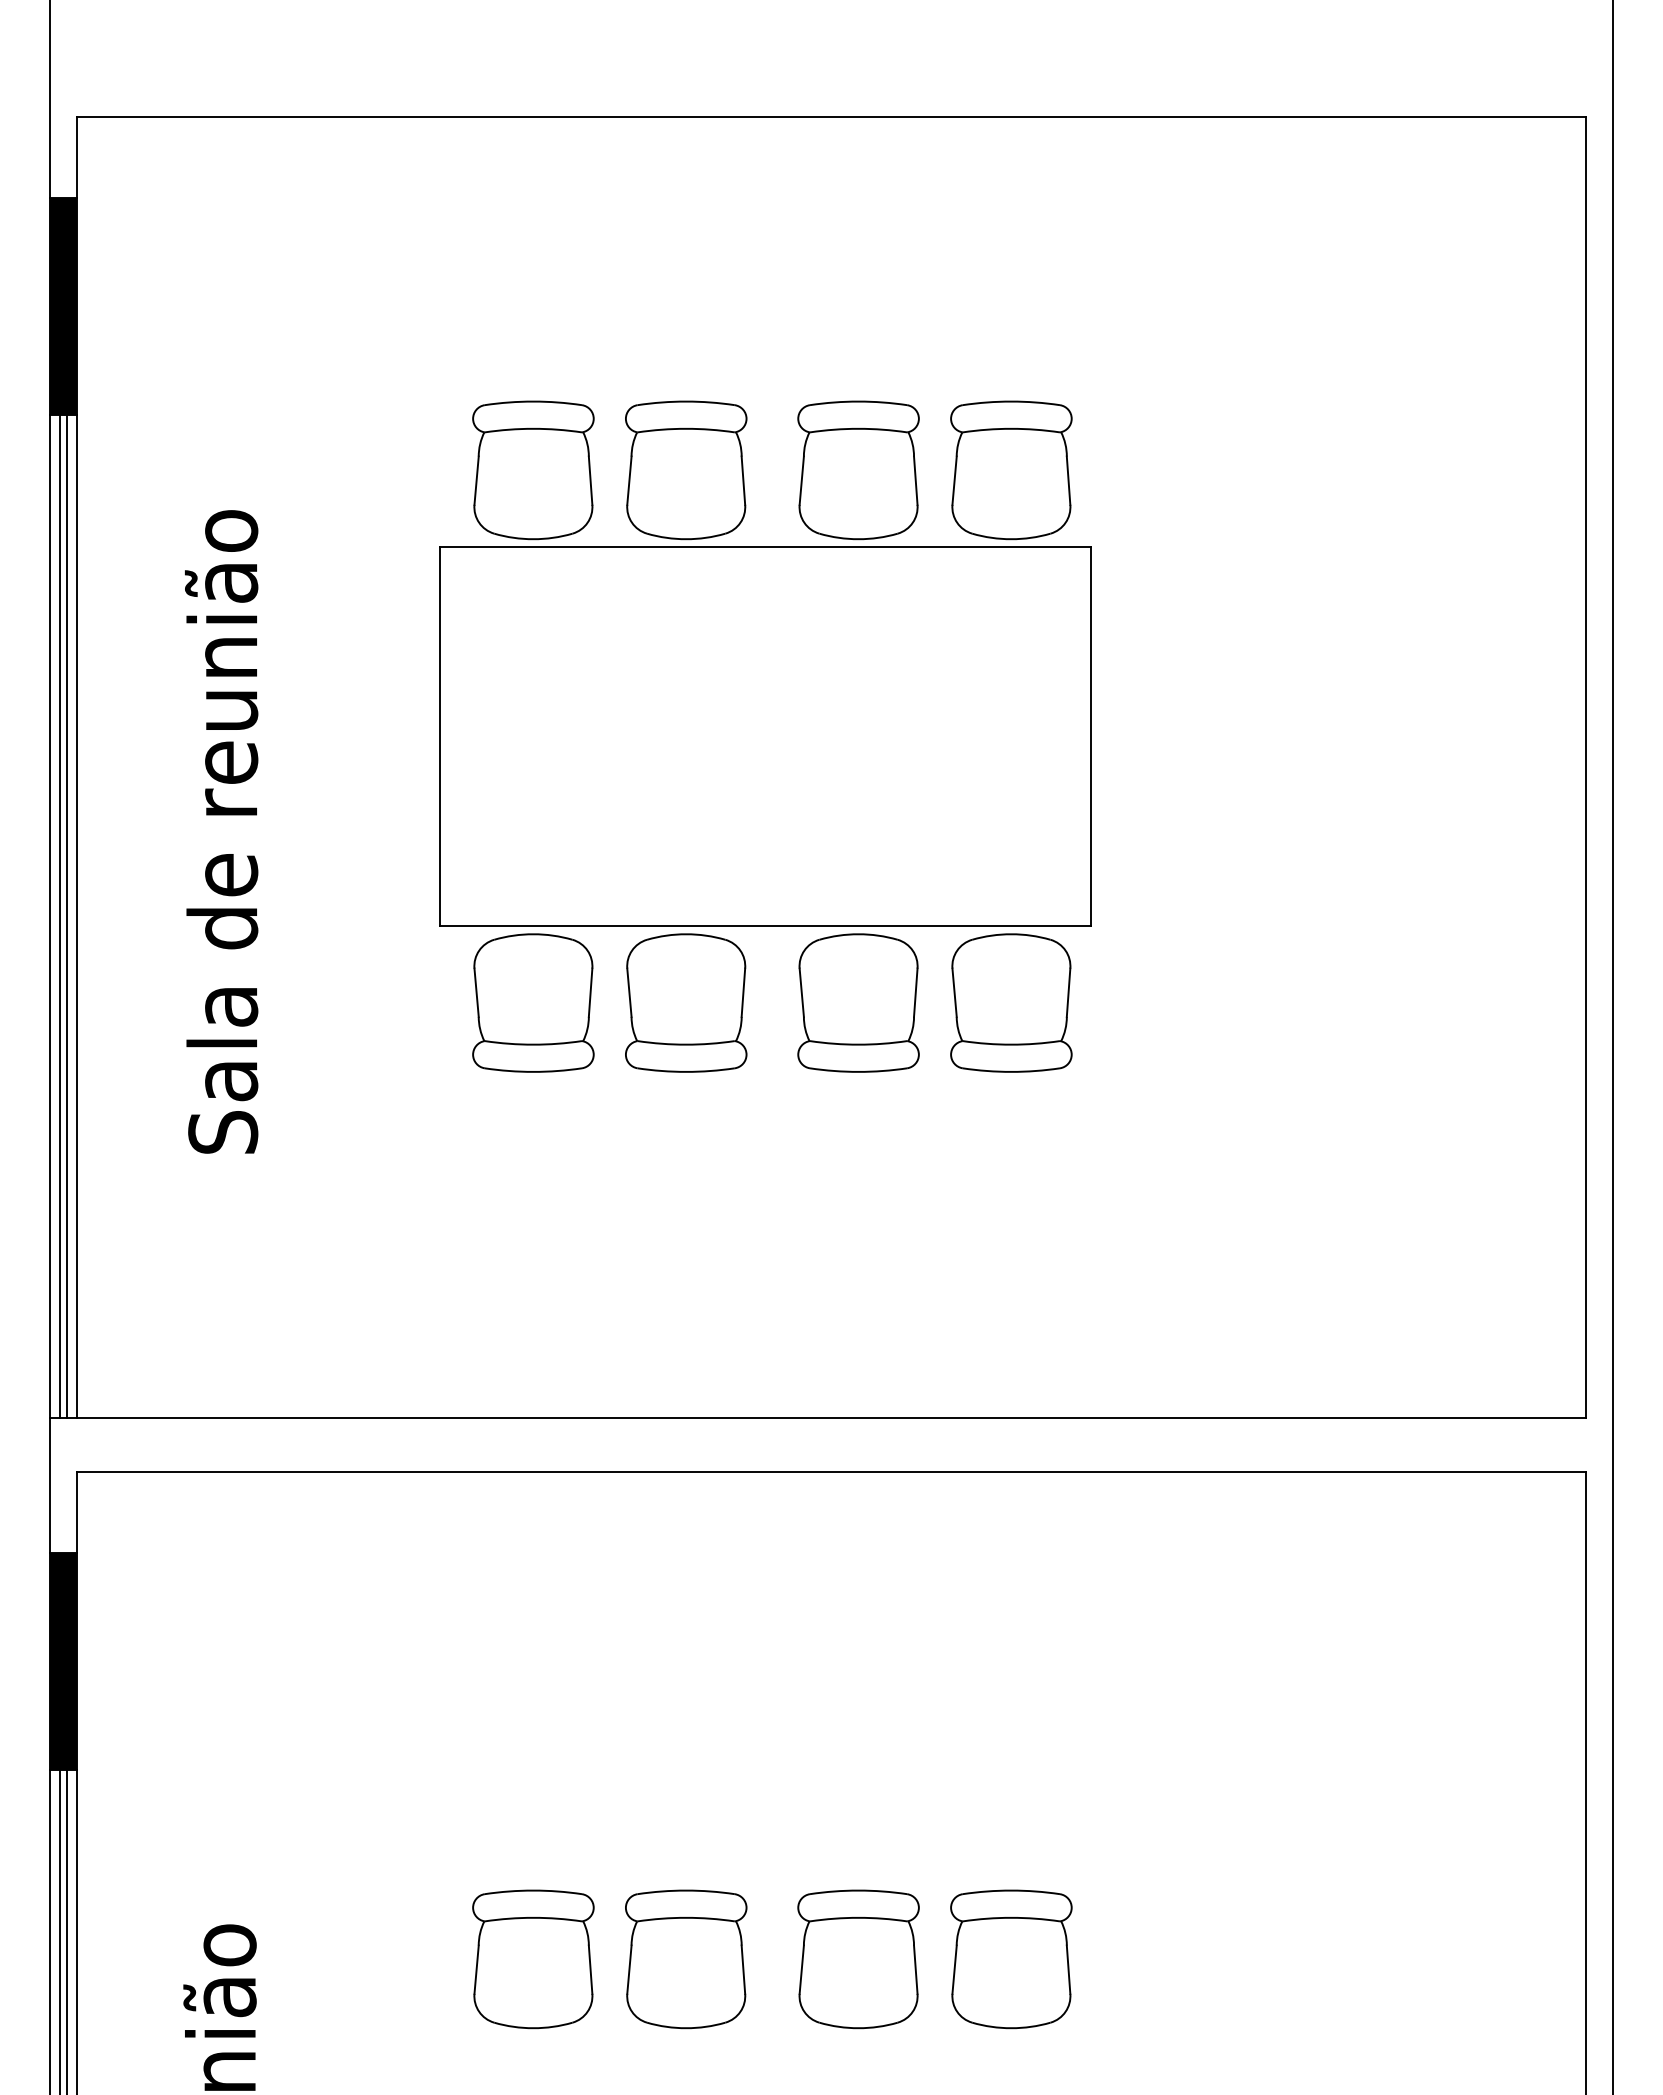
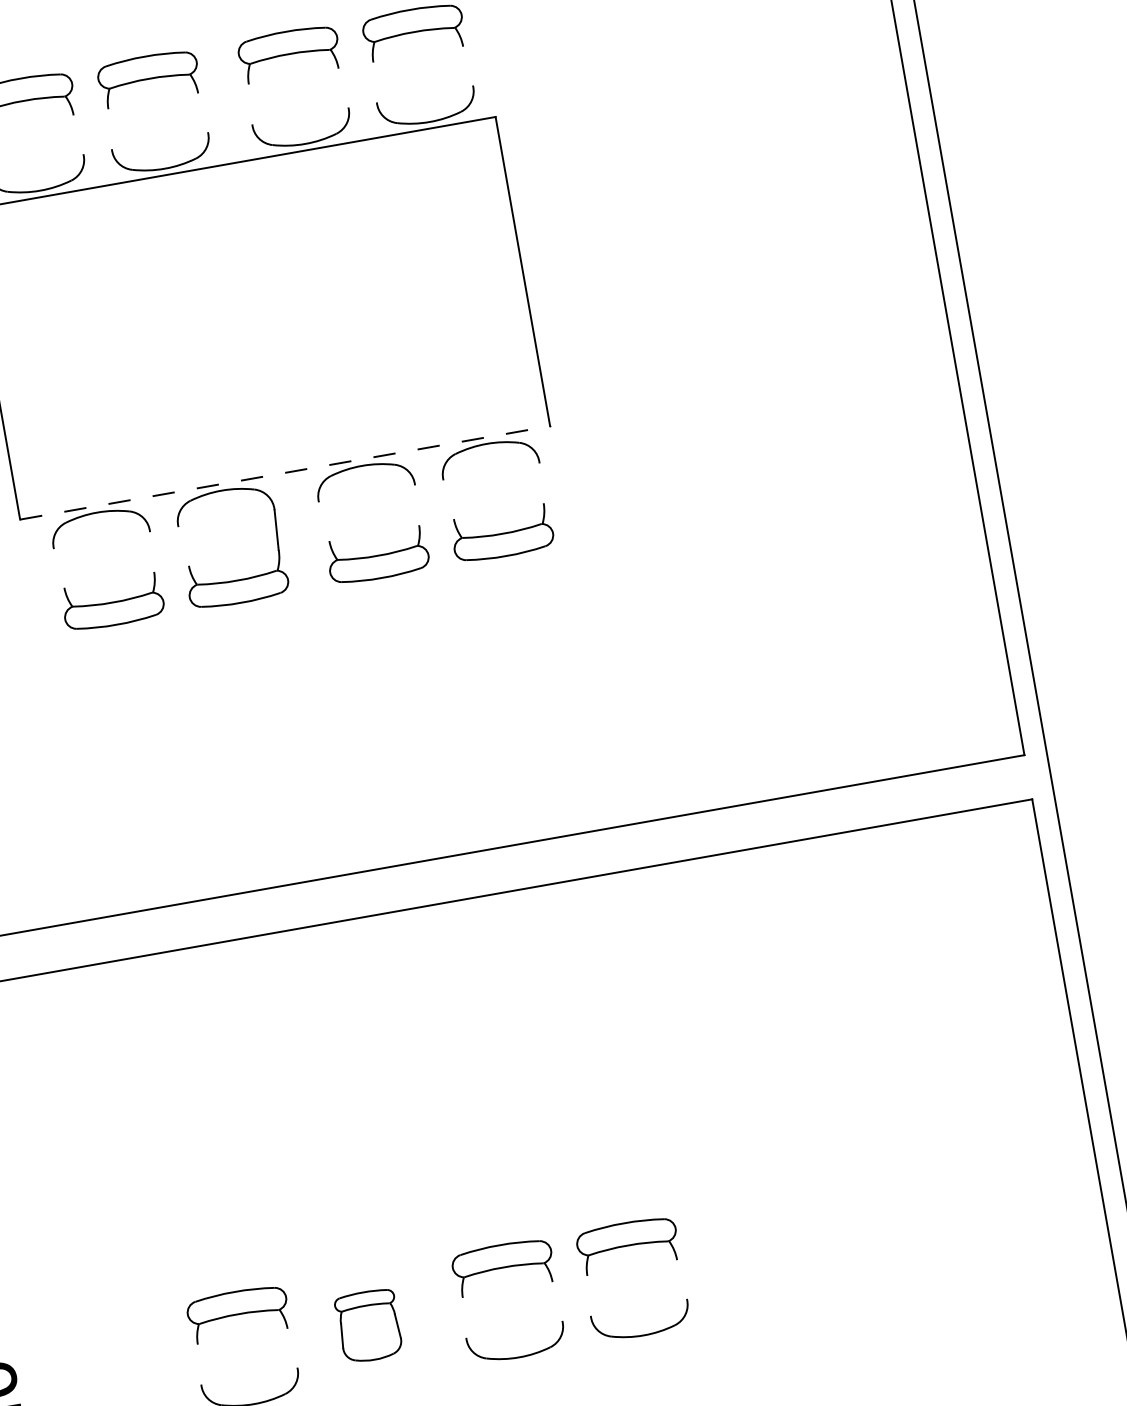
line: (590, 480) -> (78, 134), removed
line: (629, 480) -> (110, 129), removed
line: (743, 480) -> (203, 112), removed
line: (801, 480) -> (250, 104), removed
line: (915, 480) -> (343, 87), removed
line: (954, 480) -> (375, 82), removed
line: (1068, 480) -> (467, 65), removed
line: (766, 926) -> (285, 472), solid -> dashed
line: (476, 992) -> (59, 568), removed
line: (590, 992) -> (151, 551), removed
line: (629, 992) -> (183, 546), removed
line: (801, 992) -> (323, 521), removed
line: (915, 992) -> (416, 505), removed
line: (954, 992) -> (448, 499), removed
line: (1068, 992) -> (541, 483), removed
part: (686, 1959) -> (369, 1326), size x0.6
line: (476, 1969) -> (199, 1364), removed
line: (590, 1969) -> (292, 1348), removed
line: (801, 1969) -> (464, 1317), removed
line: (915, 1969) -> (557, 1301), removed
line: (954, 1969) -> (589, 1295), removed
line: (1068, 1969) -> (681, 1279), removed

